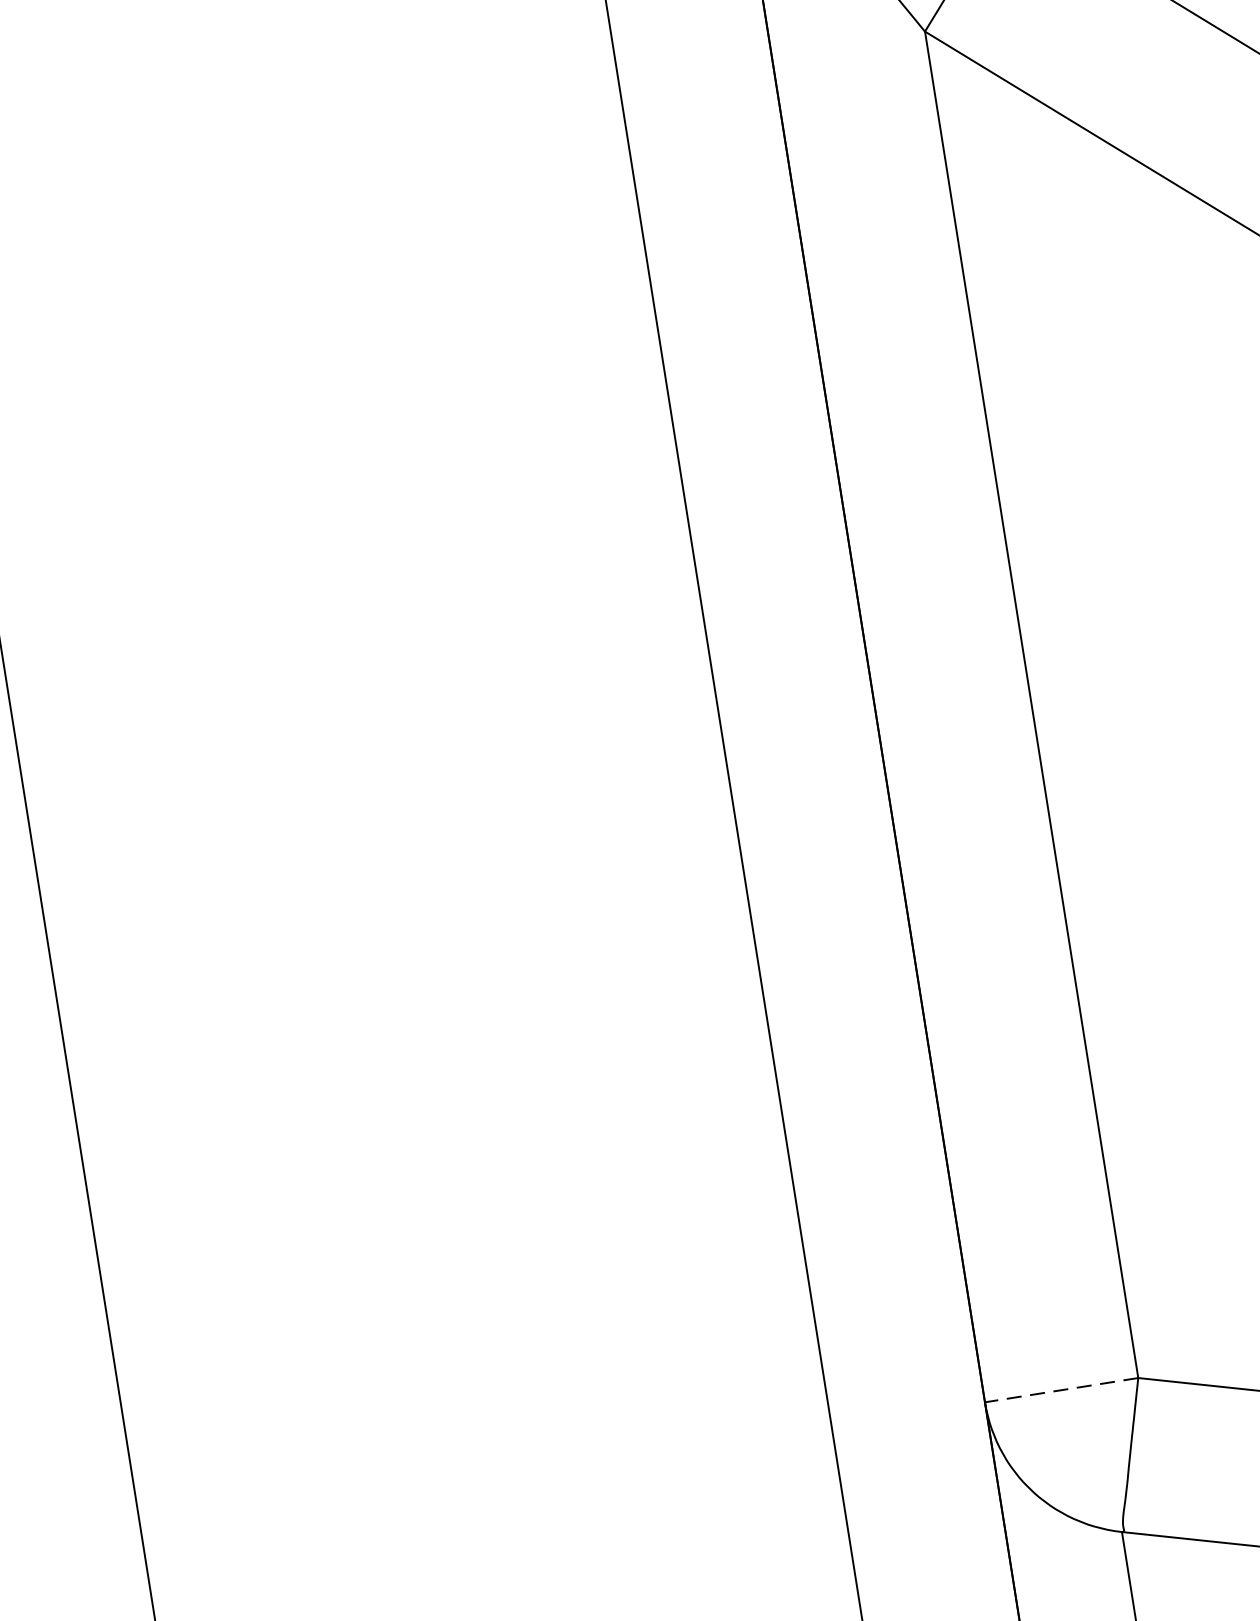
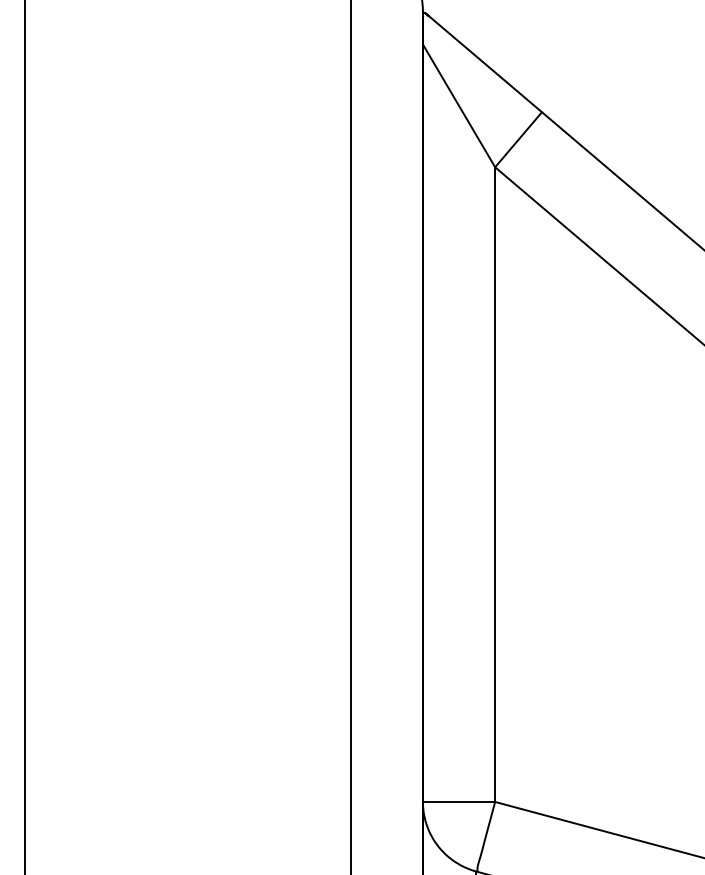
line: (1060, 1389) -> (458, 801), dashed -> solid

